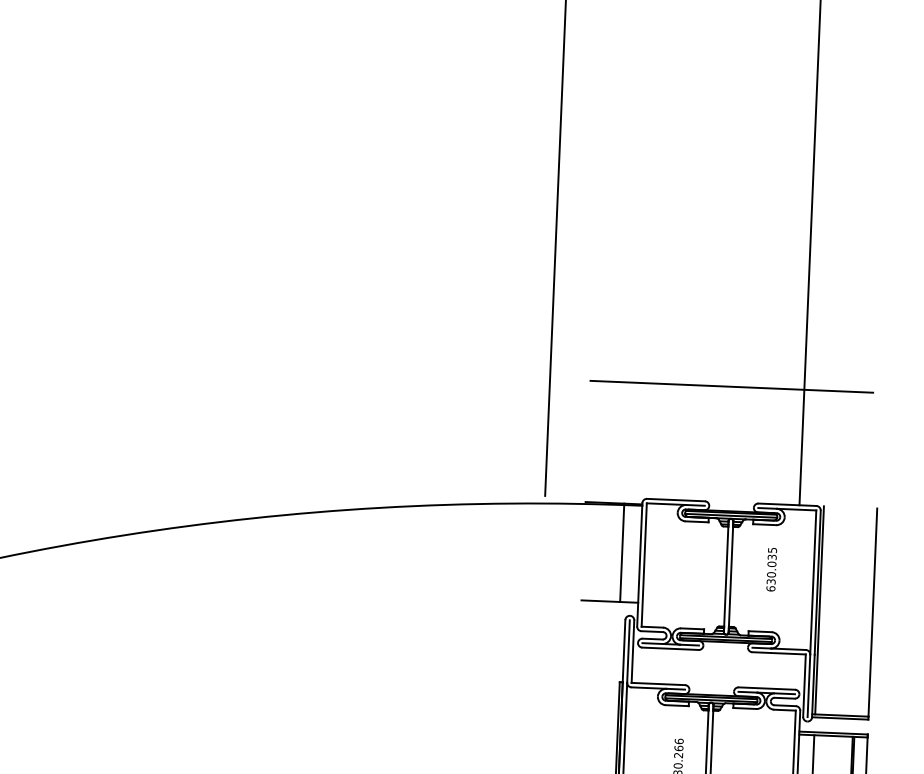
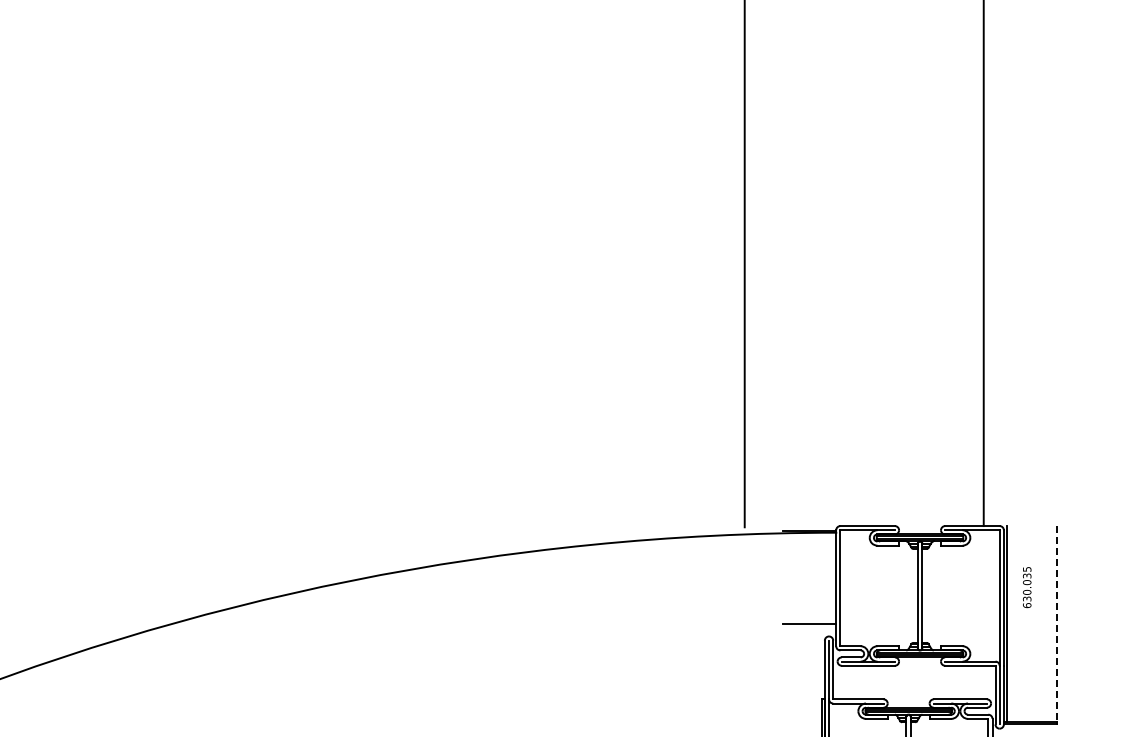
line: (731, 386) -> (915, 417), removed
line: (622, 552) -> (819, 577), removed
text: (772, 569) -> (1027, 587), moved
line: (872, 612) -> (1056, 623), solid -> dashed

